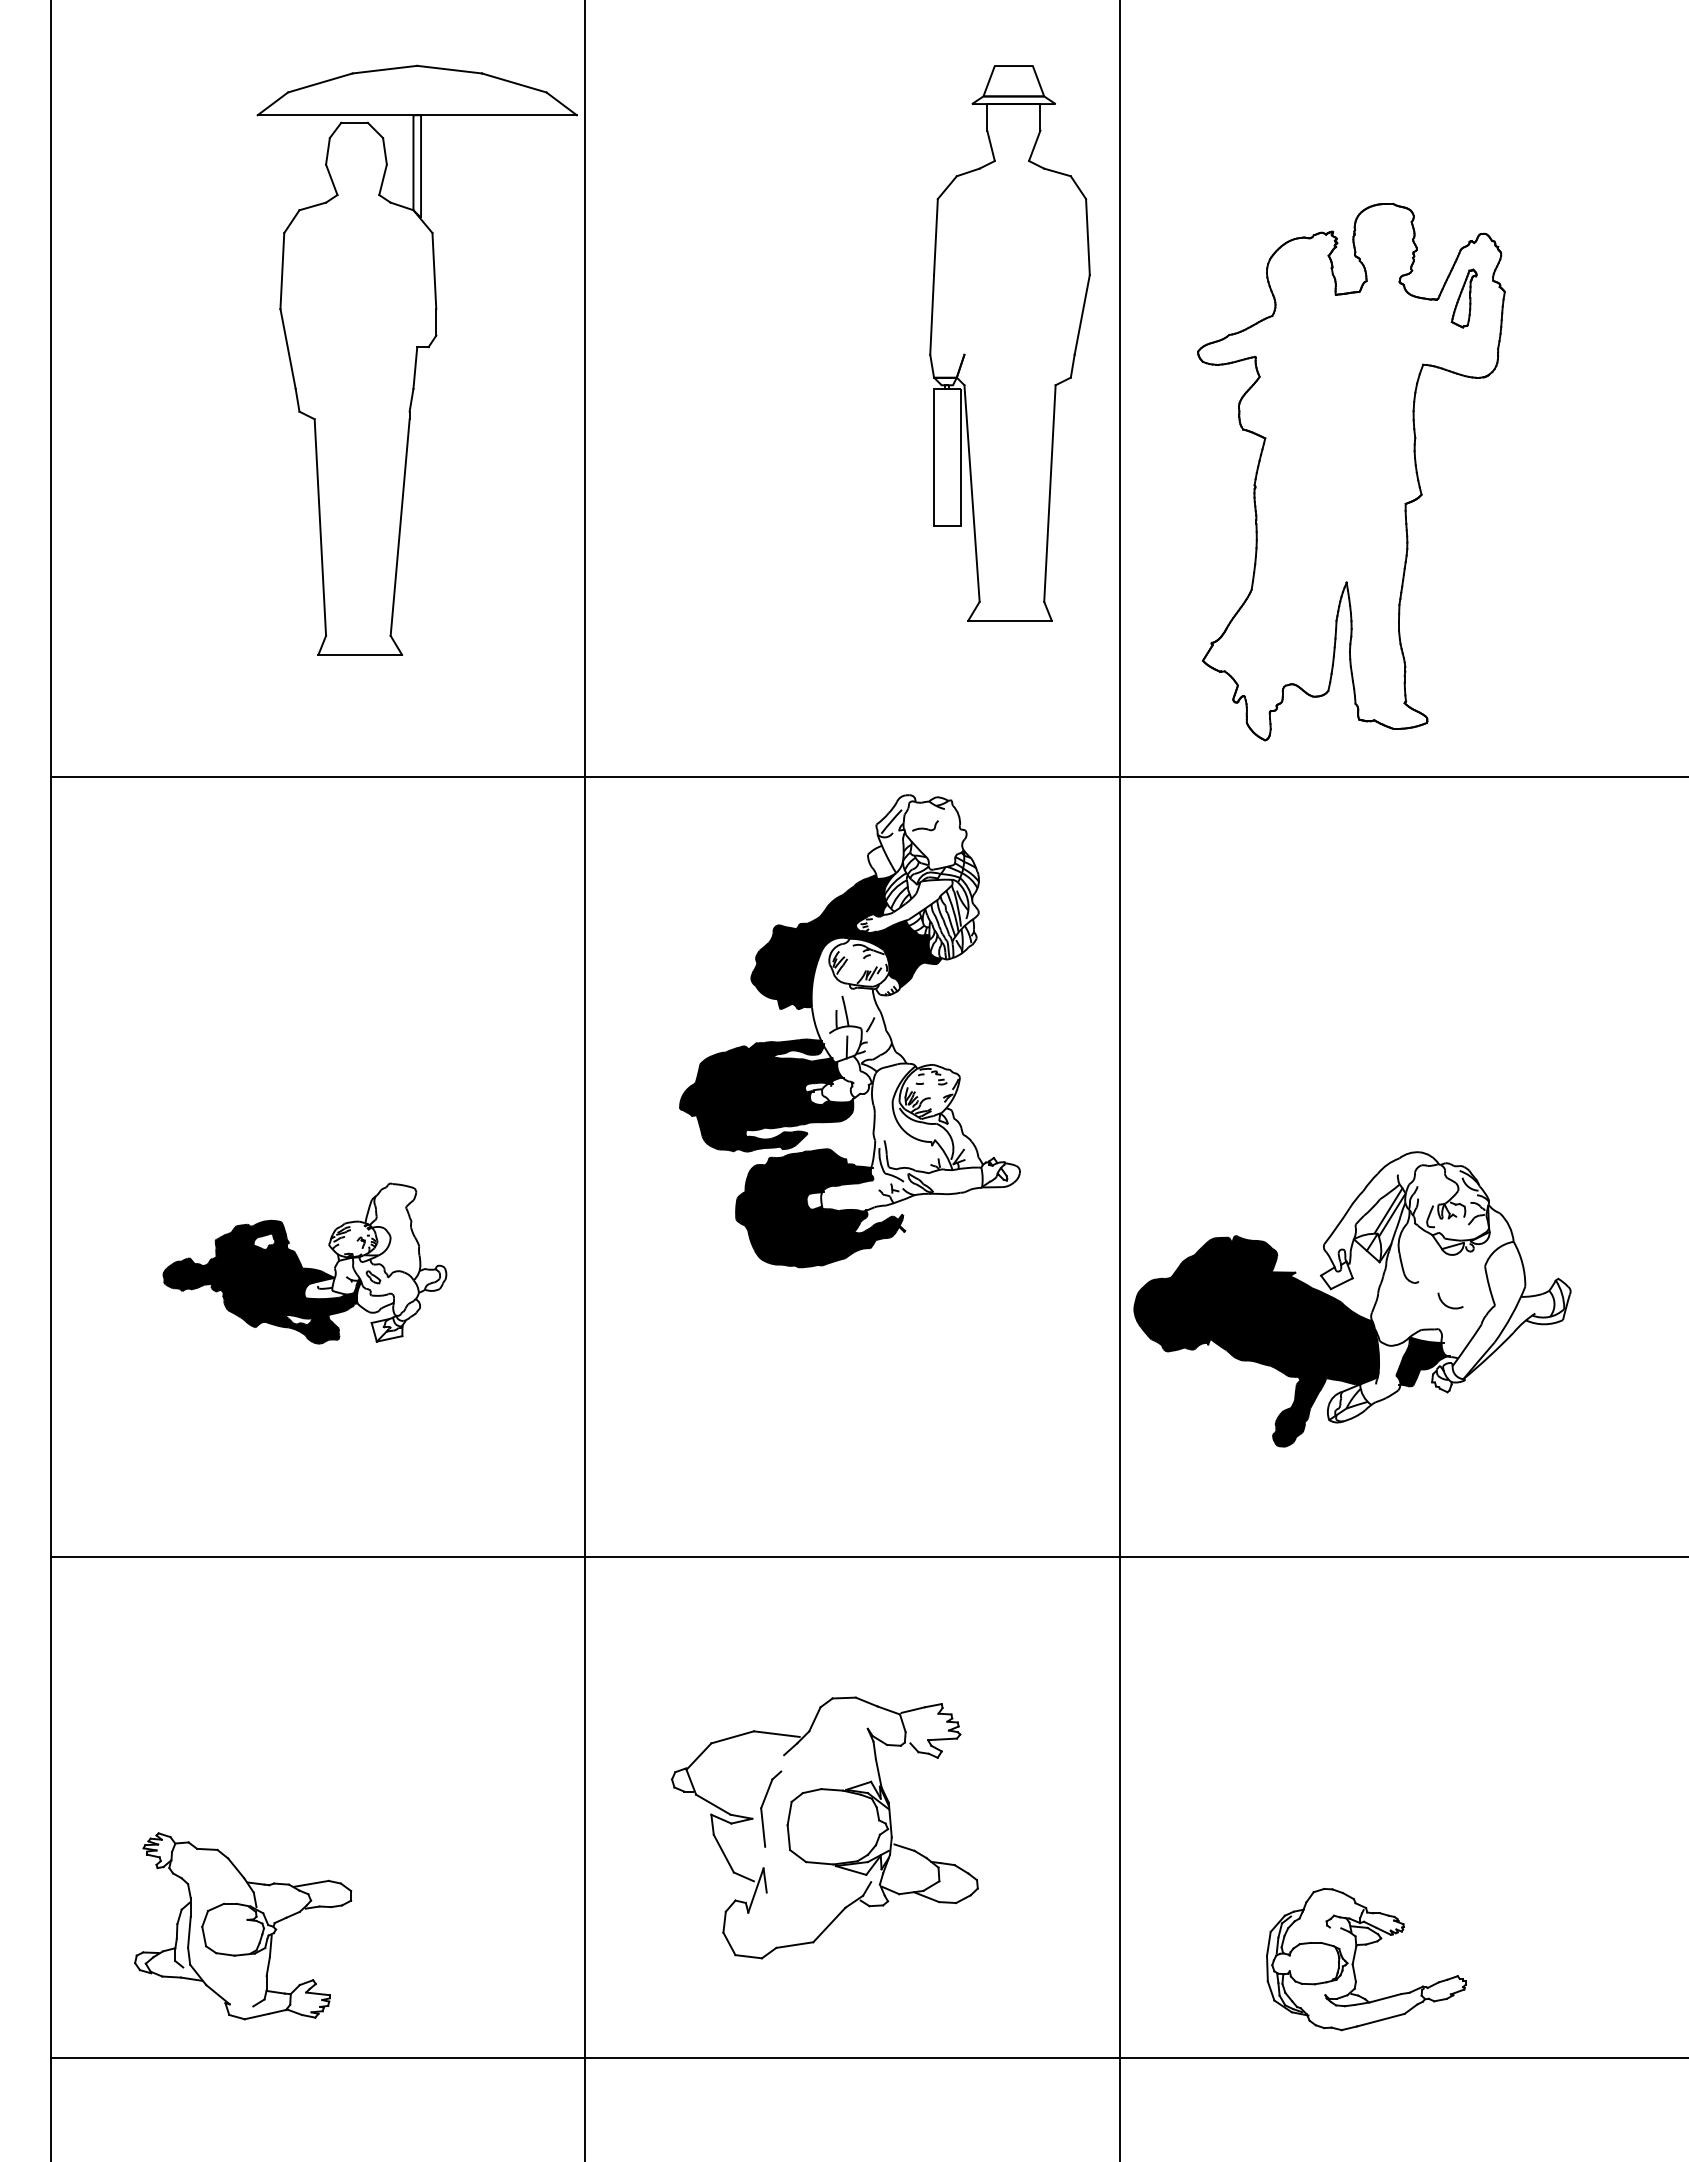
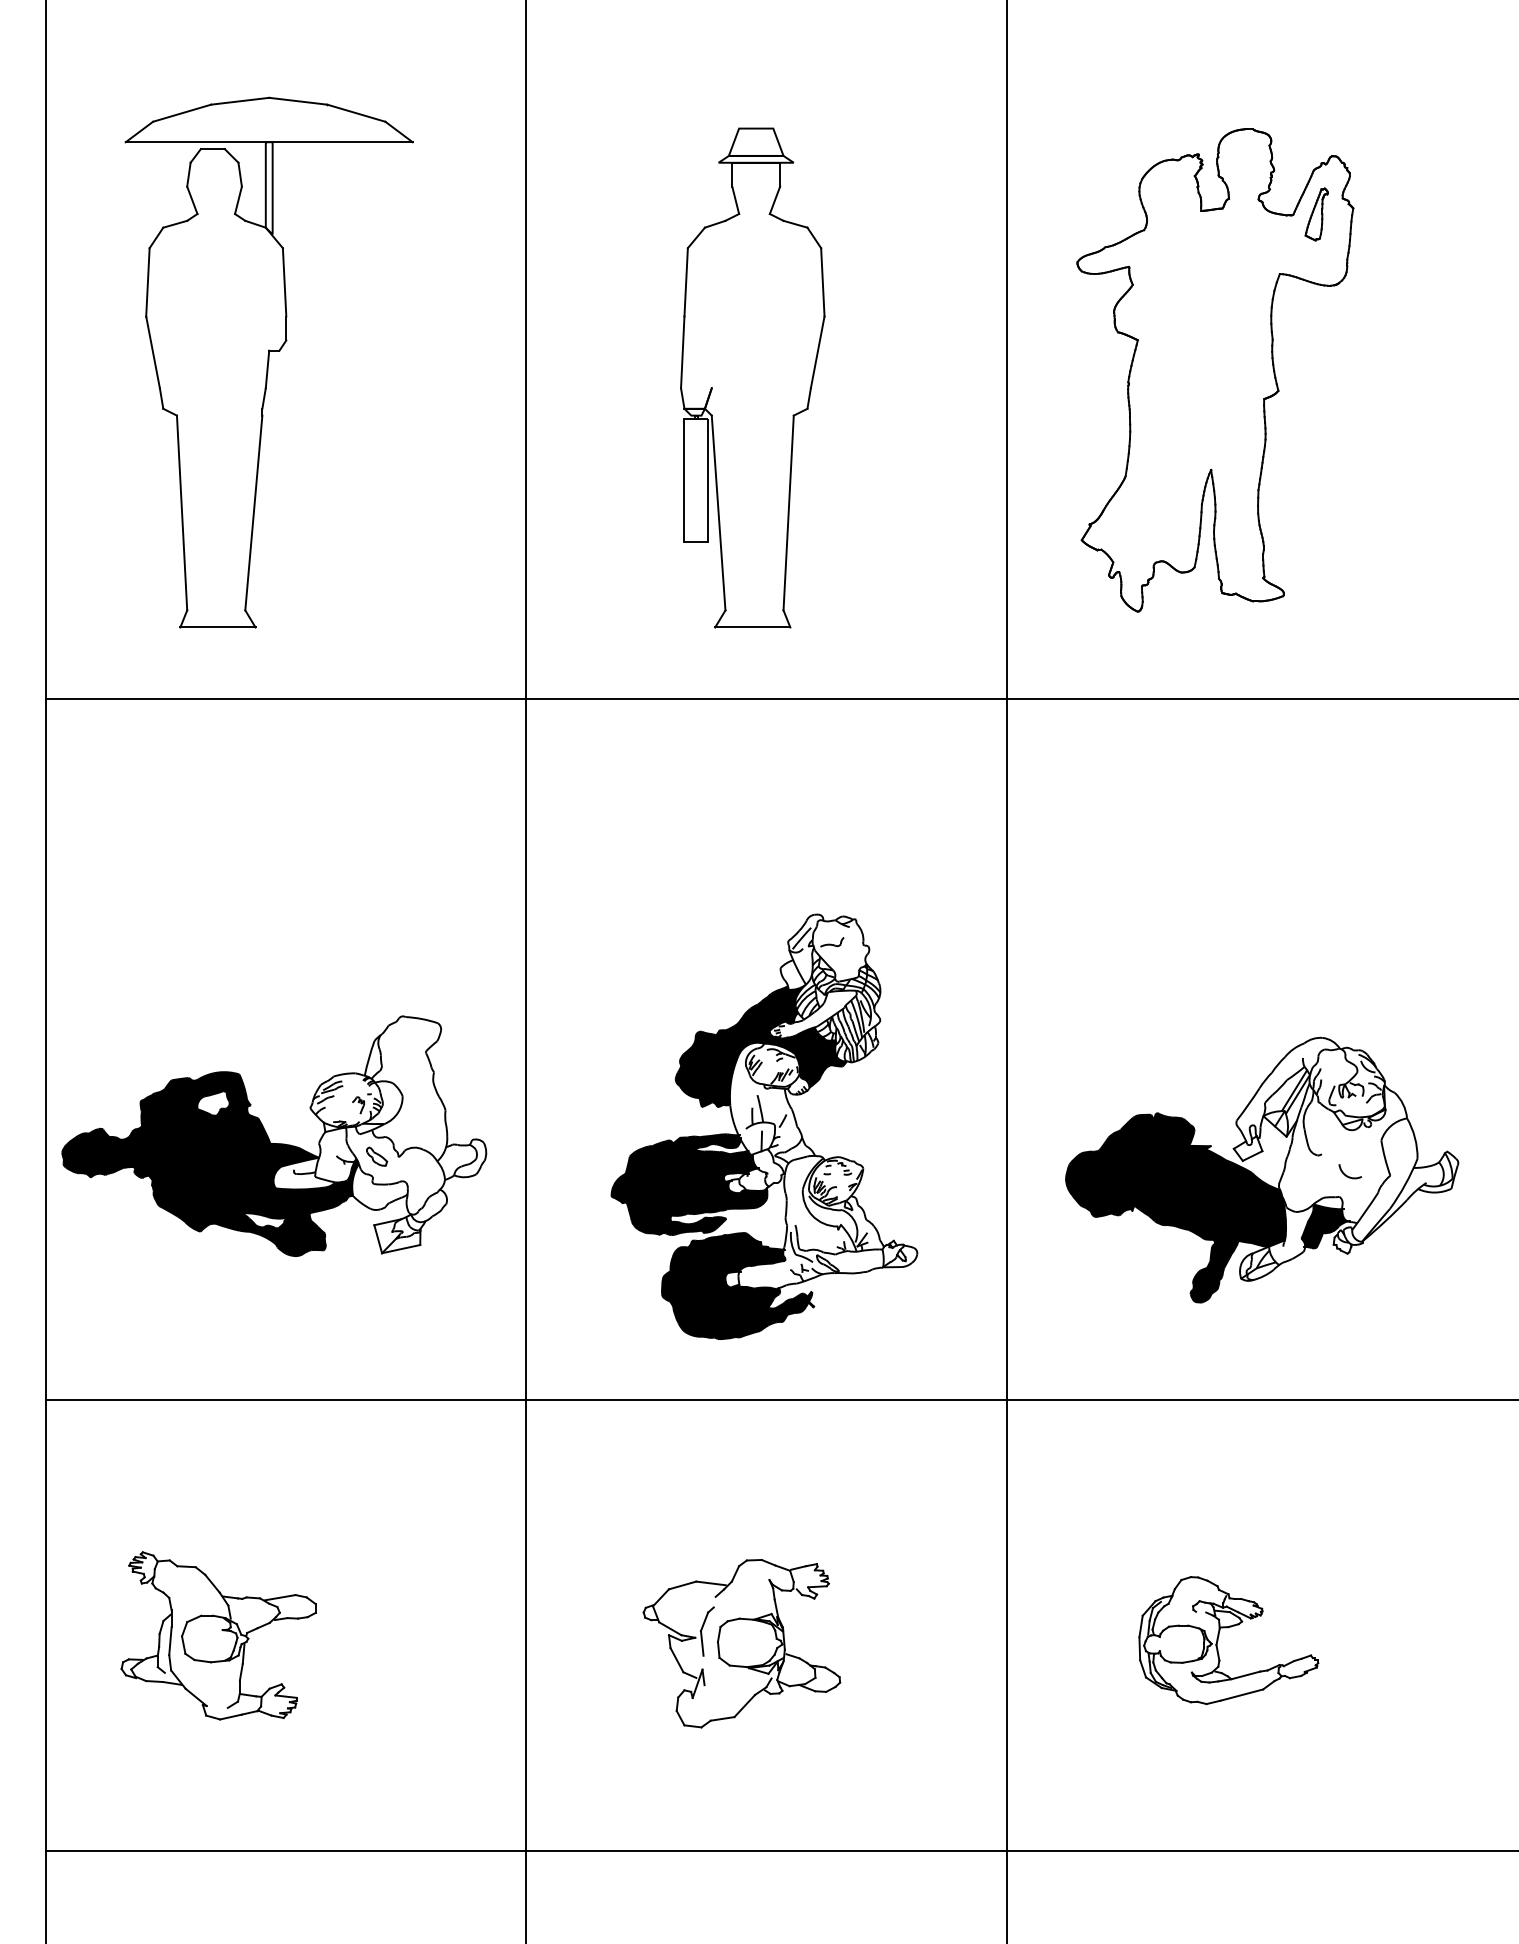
part: (1009, 343) -> (752, 378), moved
part: (416, 359) -> (268, 361), moved
part: (1351, 472) -> (1215, 370), moved
part: (849, 1031) -> (763, 1127), moved
part: (304, 1263) -> (273, 1136), size x1.67
part: (1347, 1306) -> (1257, 1176), moved
part: (824, 1827) -> (741, 1643), size x0.71
part: (243, 1926) -> (219, 1636), moved
part: (1355, 1956) -> (1218, 1637), moved

